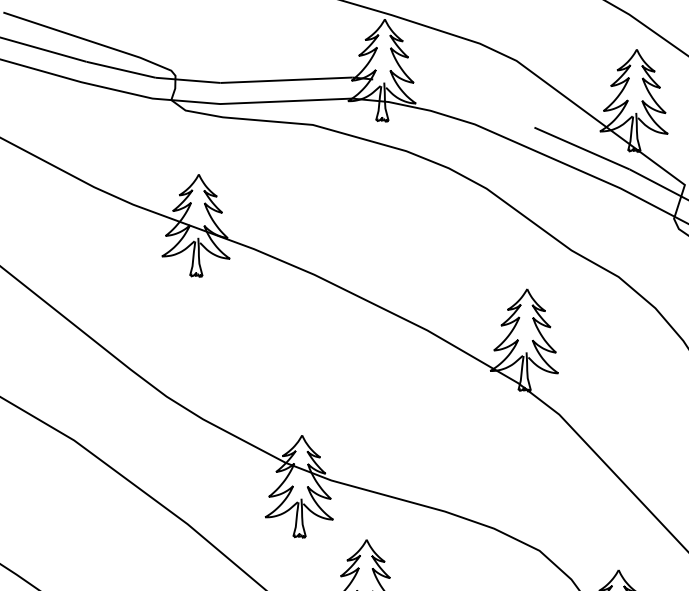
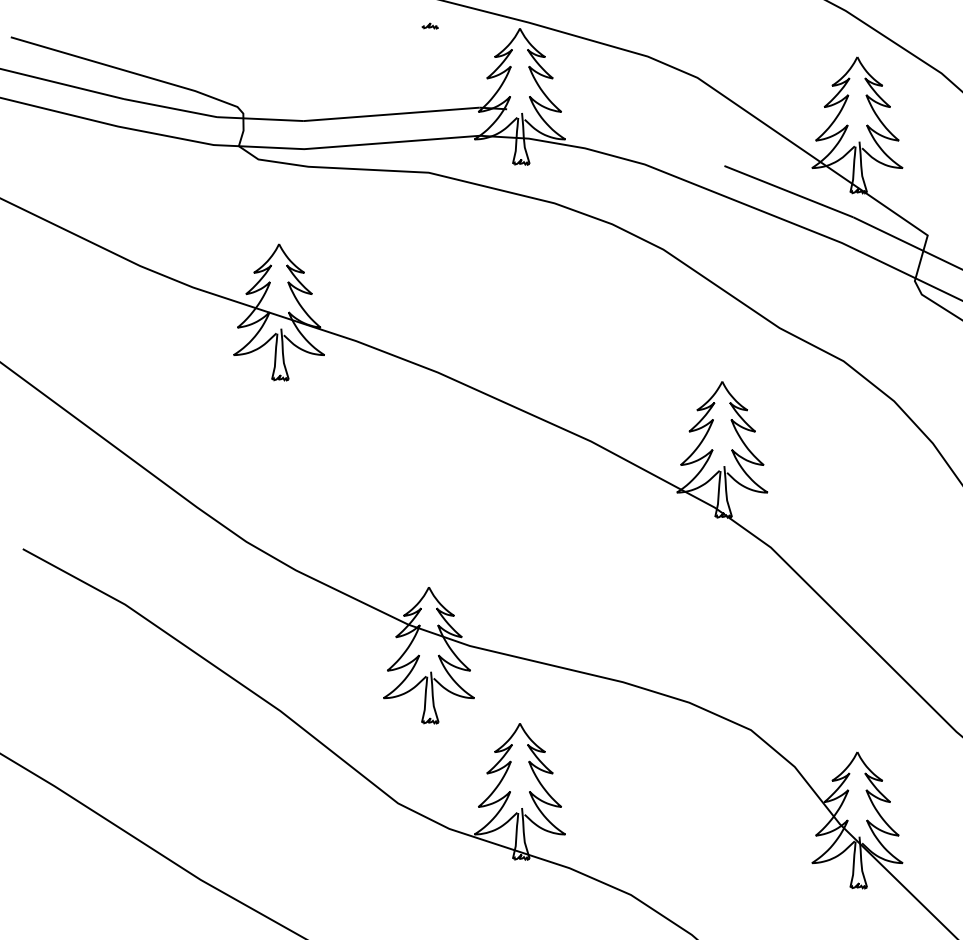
curve: (317, 14) -> (429, 25), added

